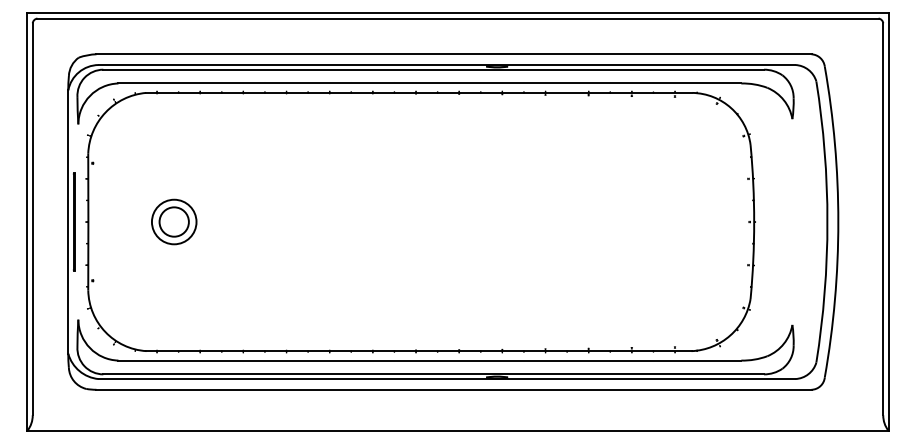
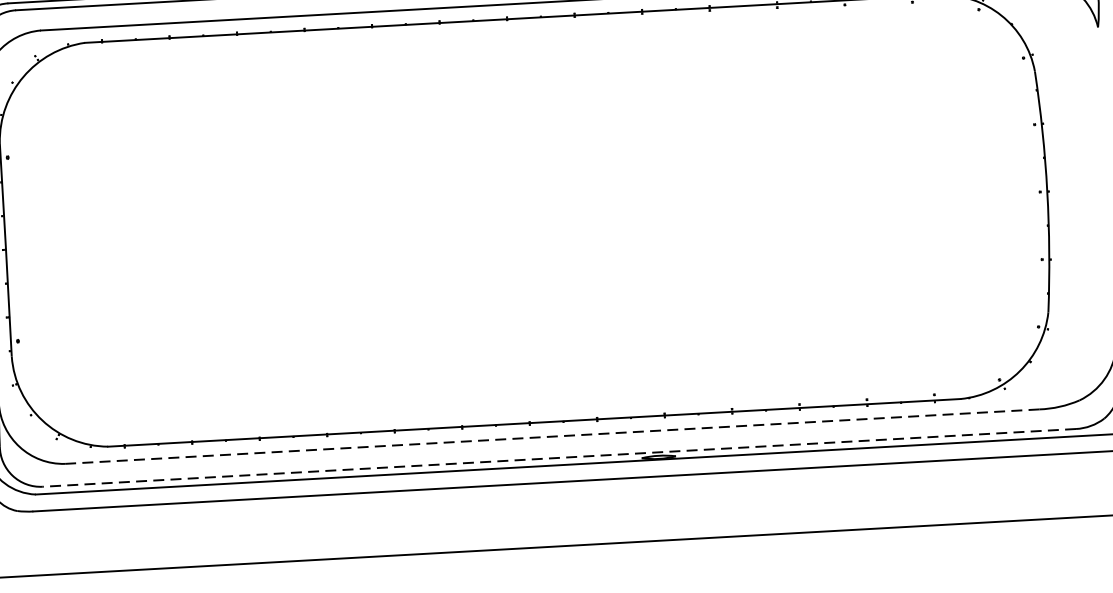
part: (174, 221) -> (140, 241), removed
line: (430, 360) -> (553, 436), solid -> dashed
line: (433, 374) -> (559, 458), solid -> dashed

